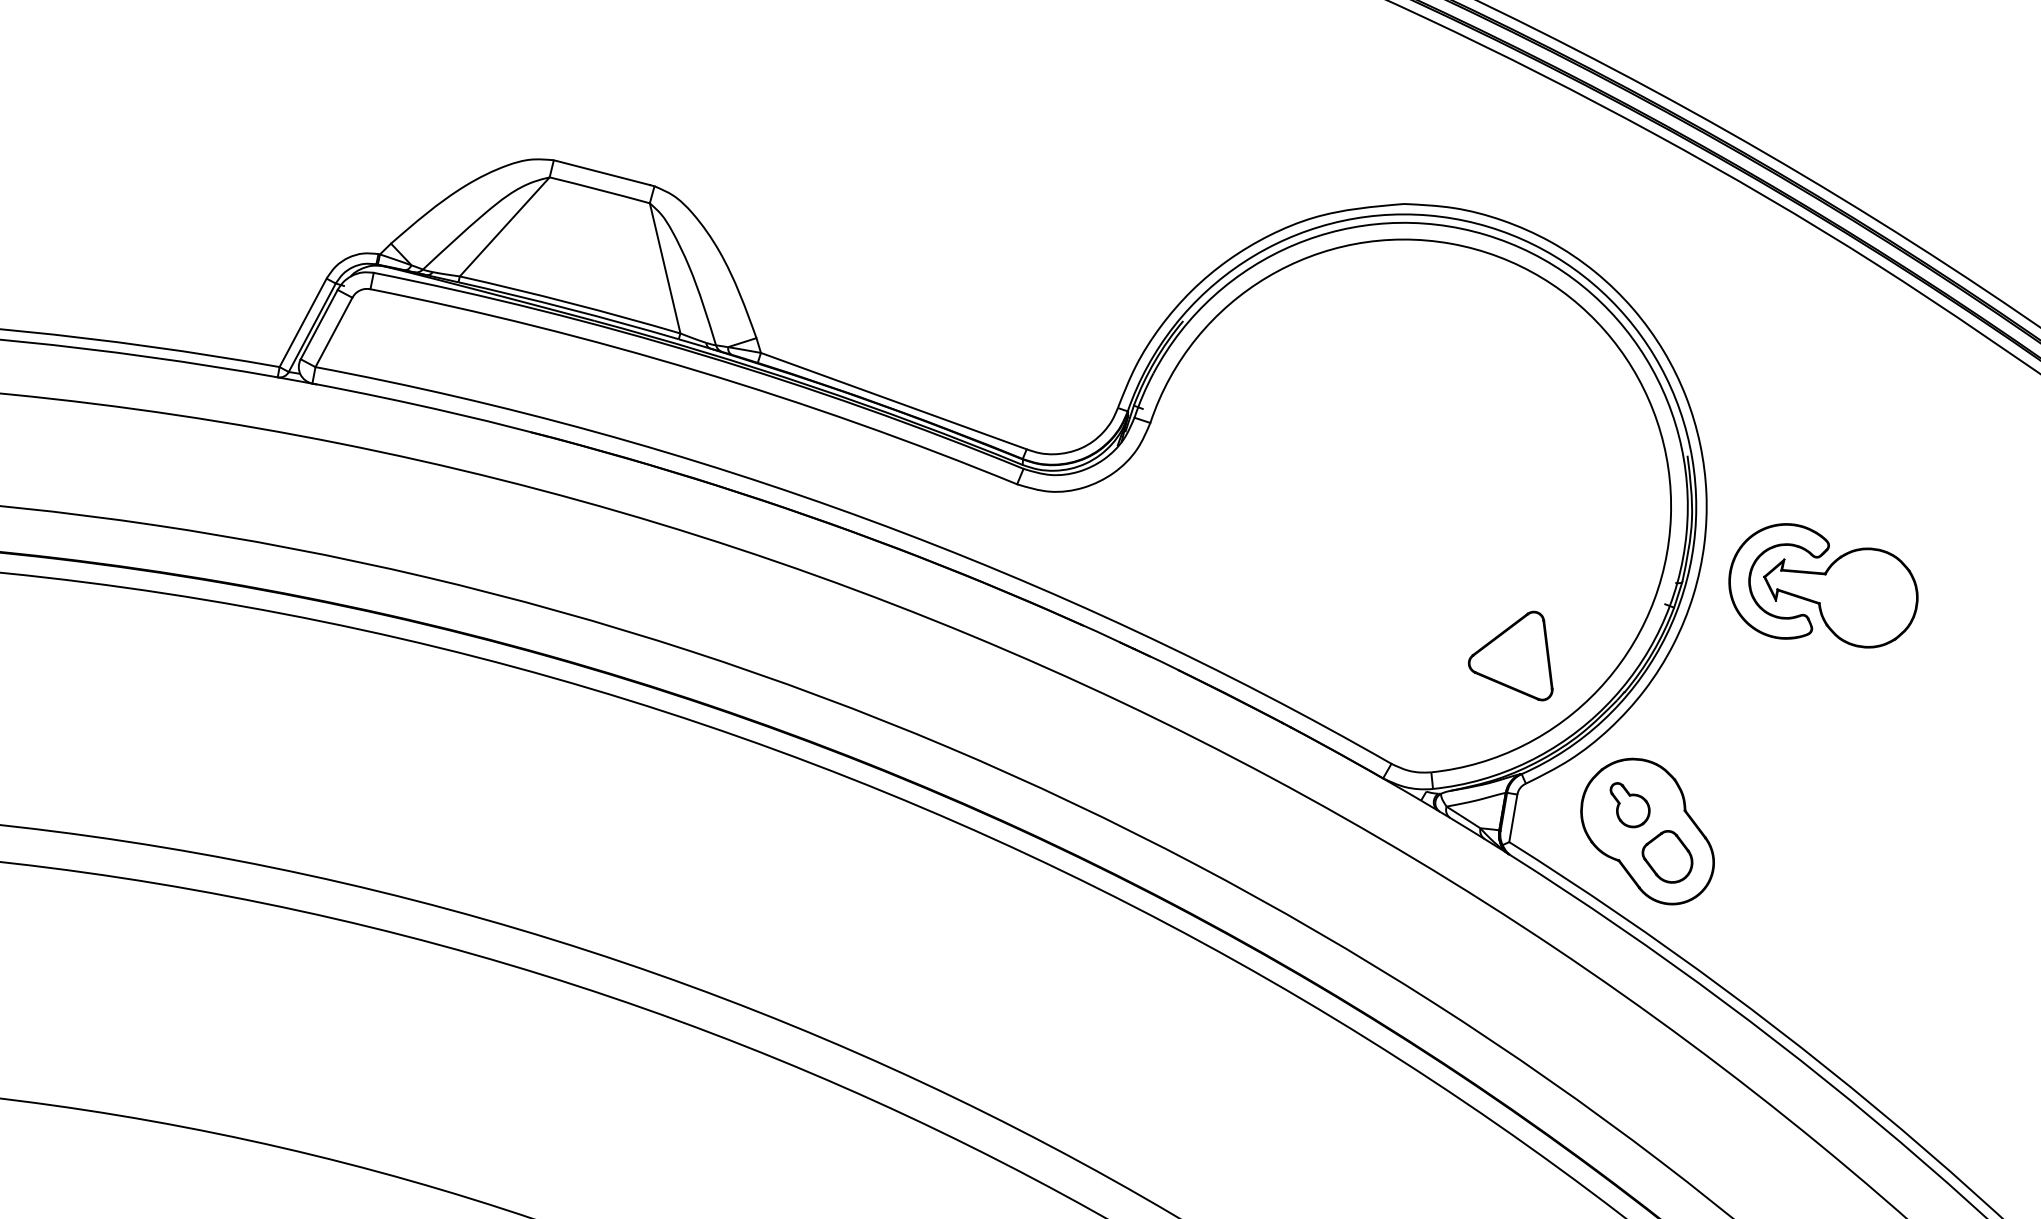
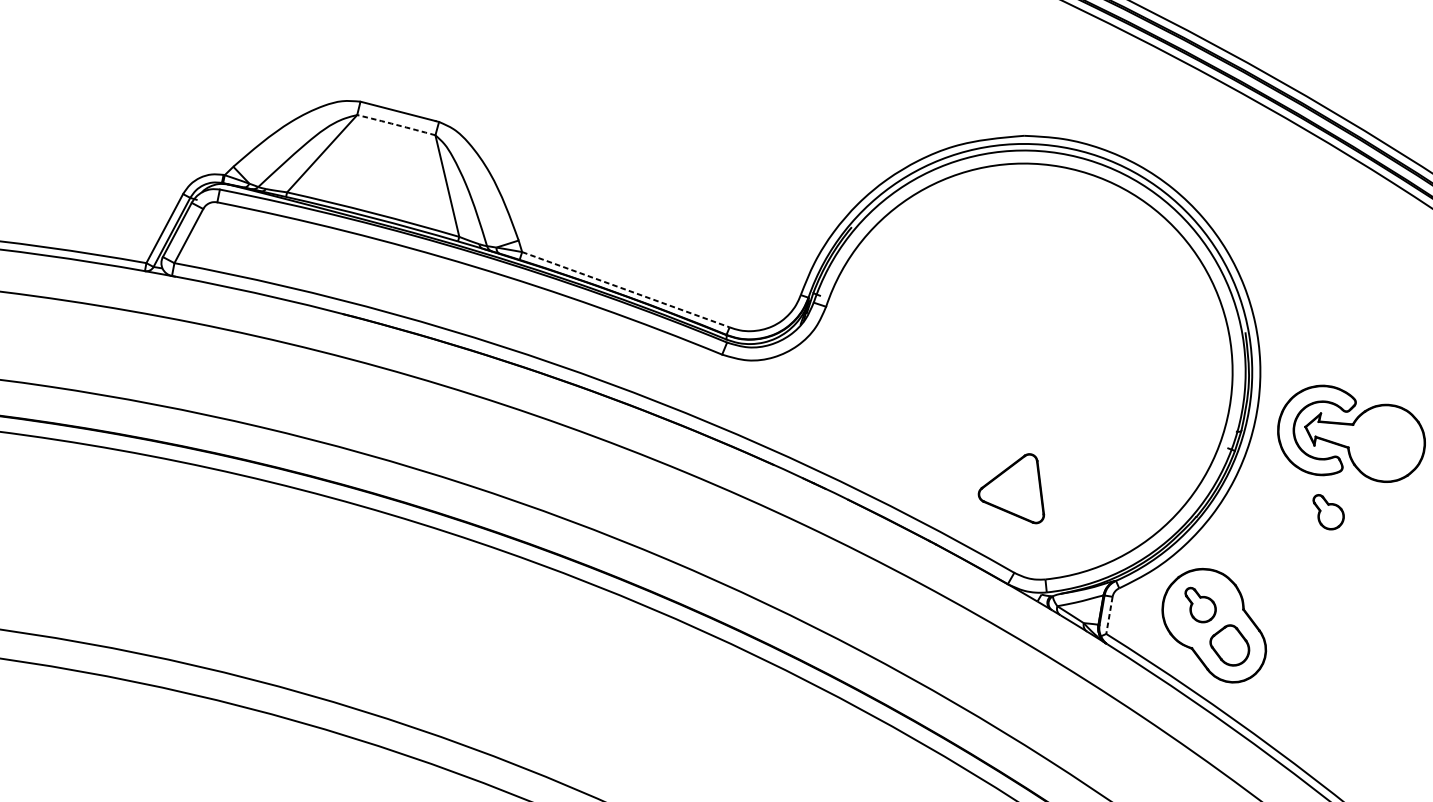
arc: (599, 190) -> (396, 125), solid -> dashed
line: (894, 401) -> (626, 289), solid -> dashed
part: (1510, 655) -> (1011, 488), moved
part: (1793, 686) -> (1328, 512), added
line: (1513, 818) -> (1109, 615), solid -> dashed

